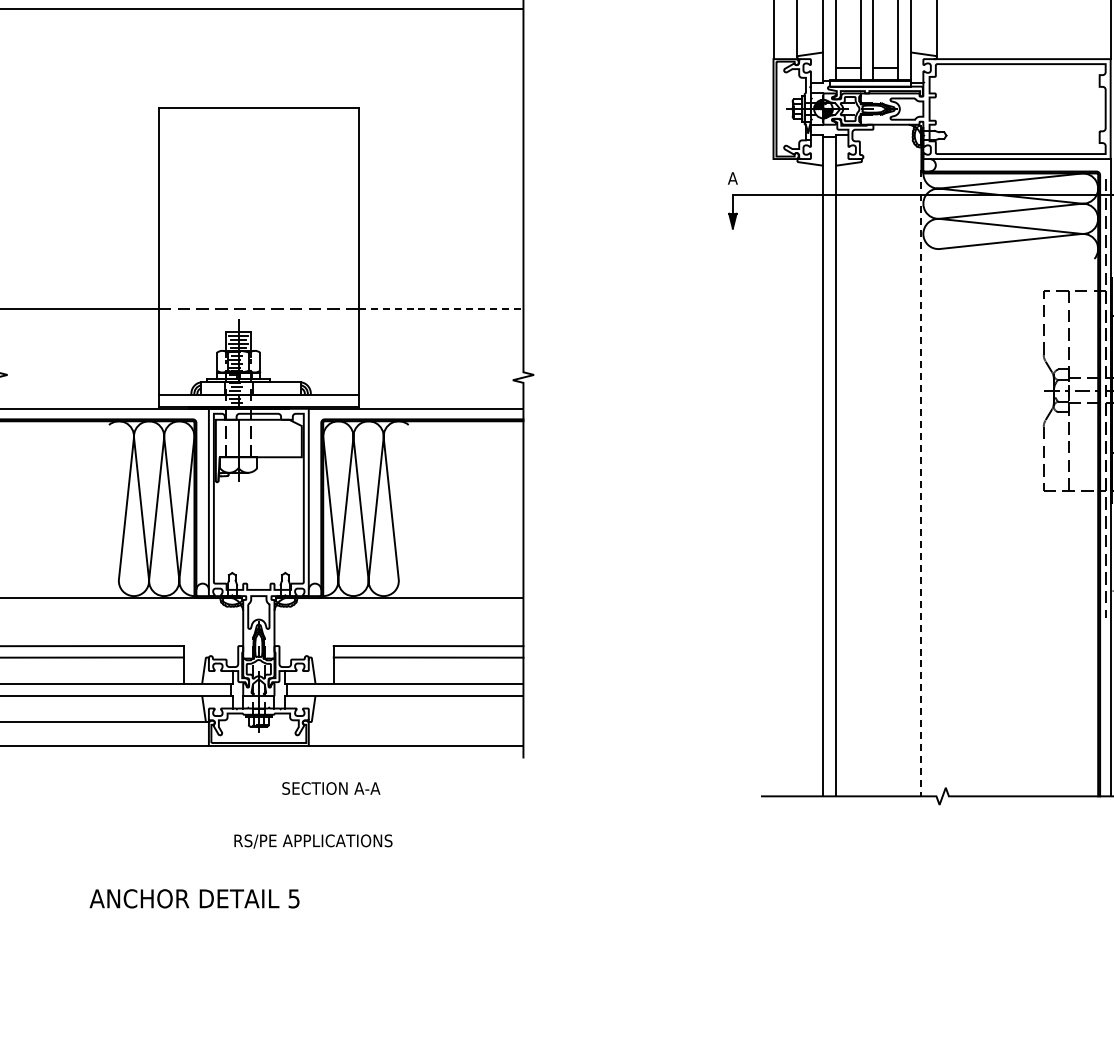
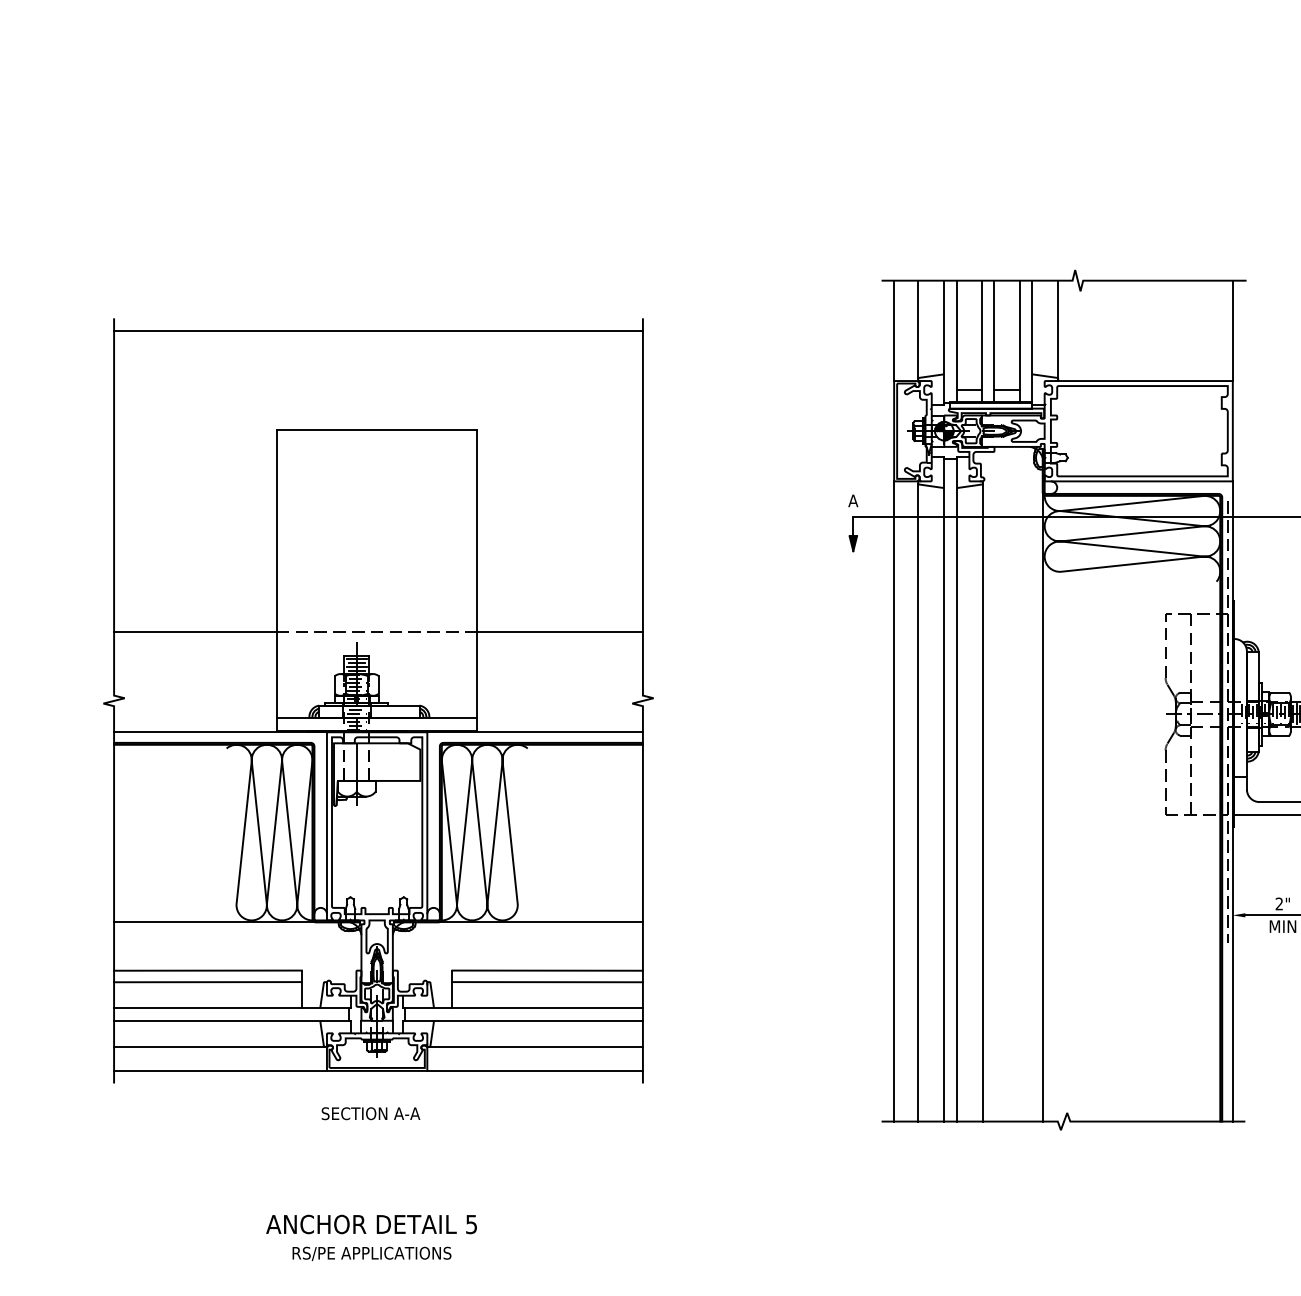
line: (441, 308) -> (560, 631), dashed -> solid
line: (773, 477) -> (894, 801), added
line: (797, 478) -> (918, 802), added
line: (861, 478) -> (982, 802), added
line: (921, 482) -> (1042, 806), dashed -> solid
line: (416, 721) -> (535, 1046), added
text: (330, 788) -> (370, 1113), moved
text: (312, 841) -> (371, 1253), moved
text: (194, 898) -> (371, 1224), moved

